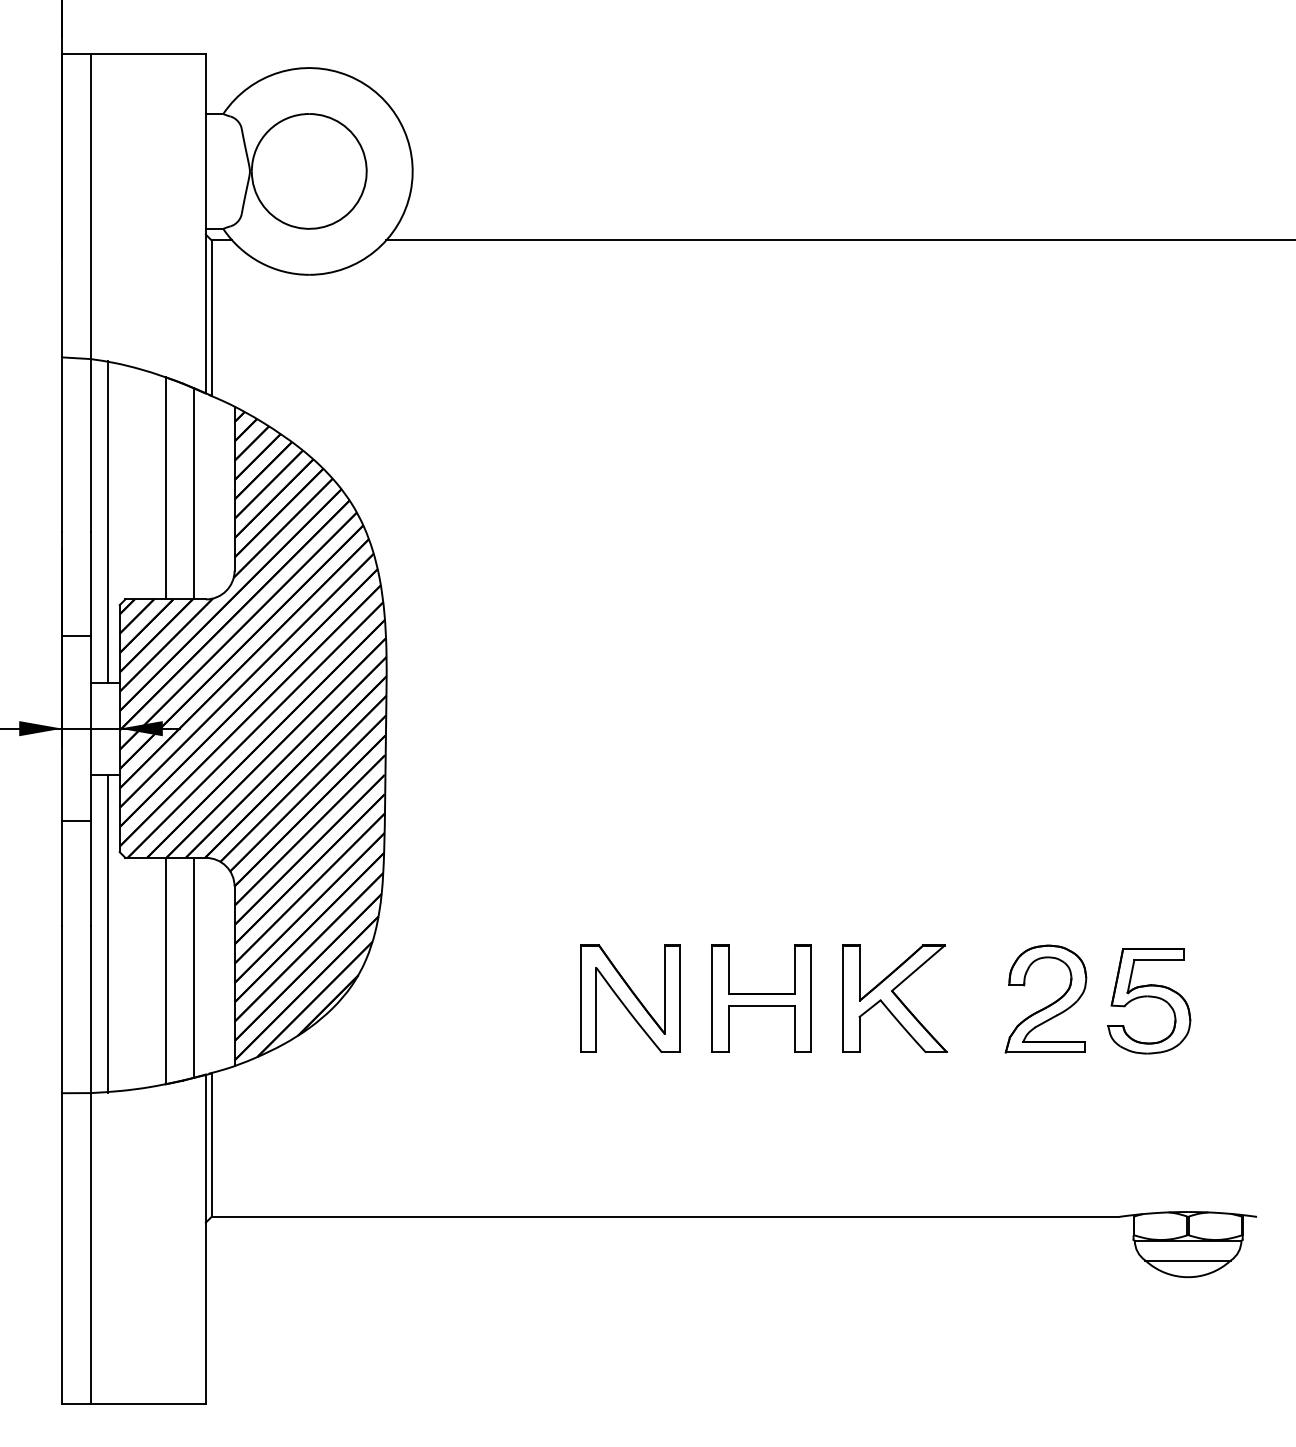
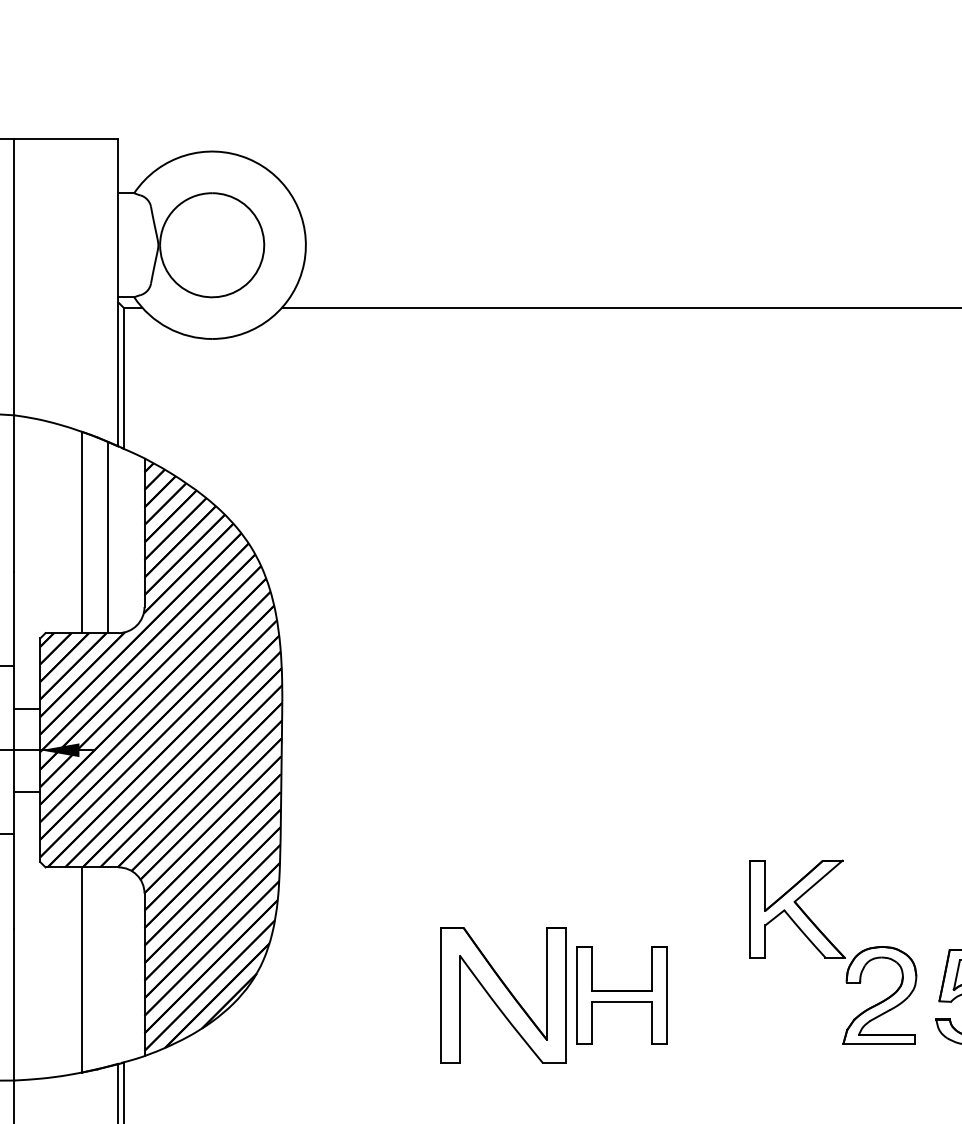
line: (108, 521) -> (30, 562), removed
line: (108, 933) -> (30, 935), removed
line: (194, 967) -> (108, 966), removed
part: (630, 998) -> (503, 994), size x1.4
part: (894, 998) -> (796, 908), moved

